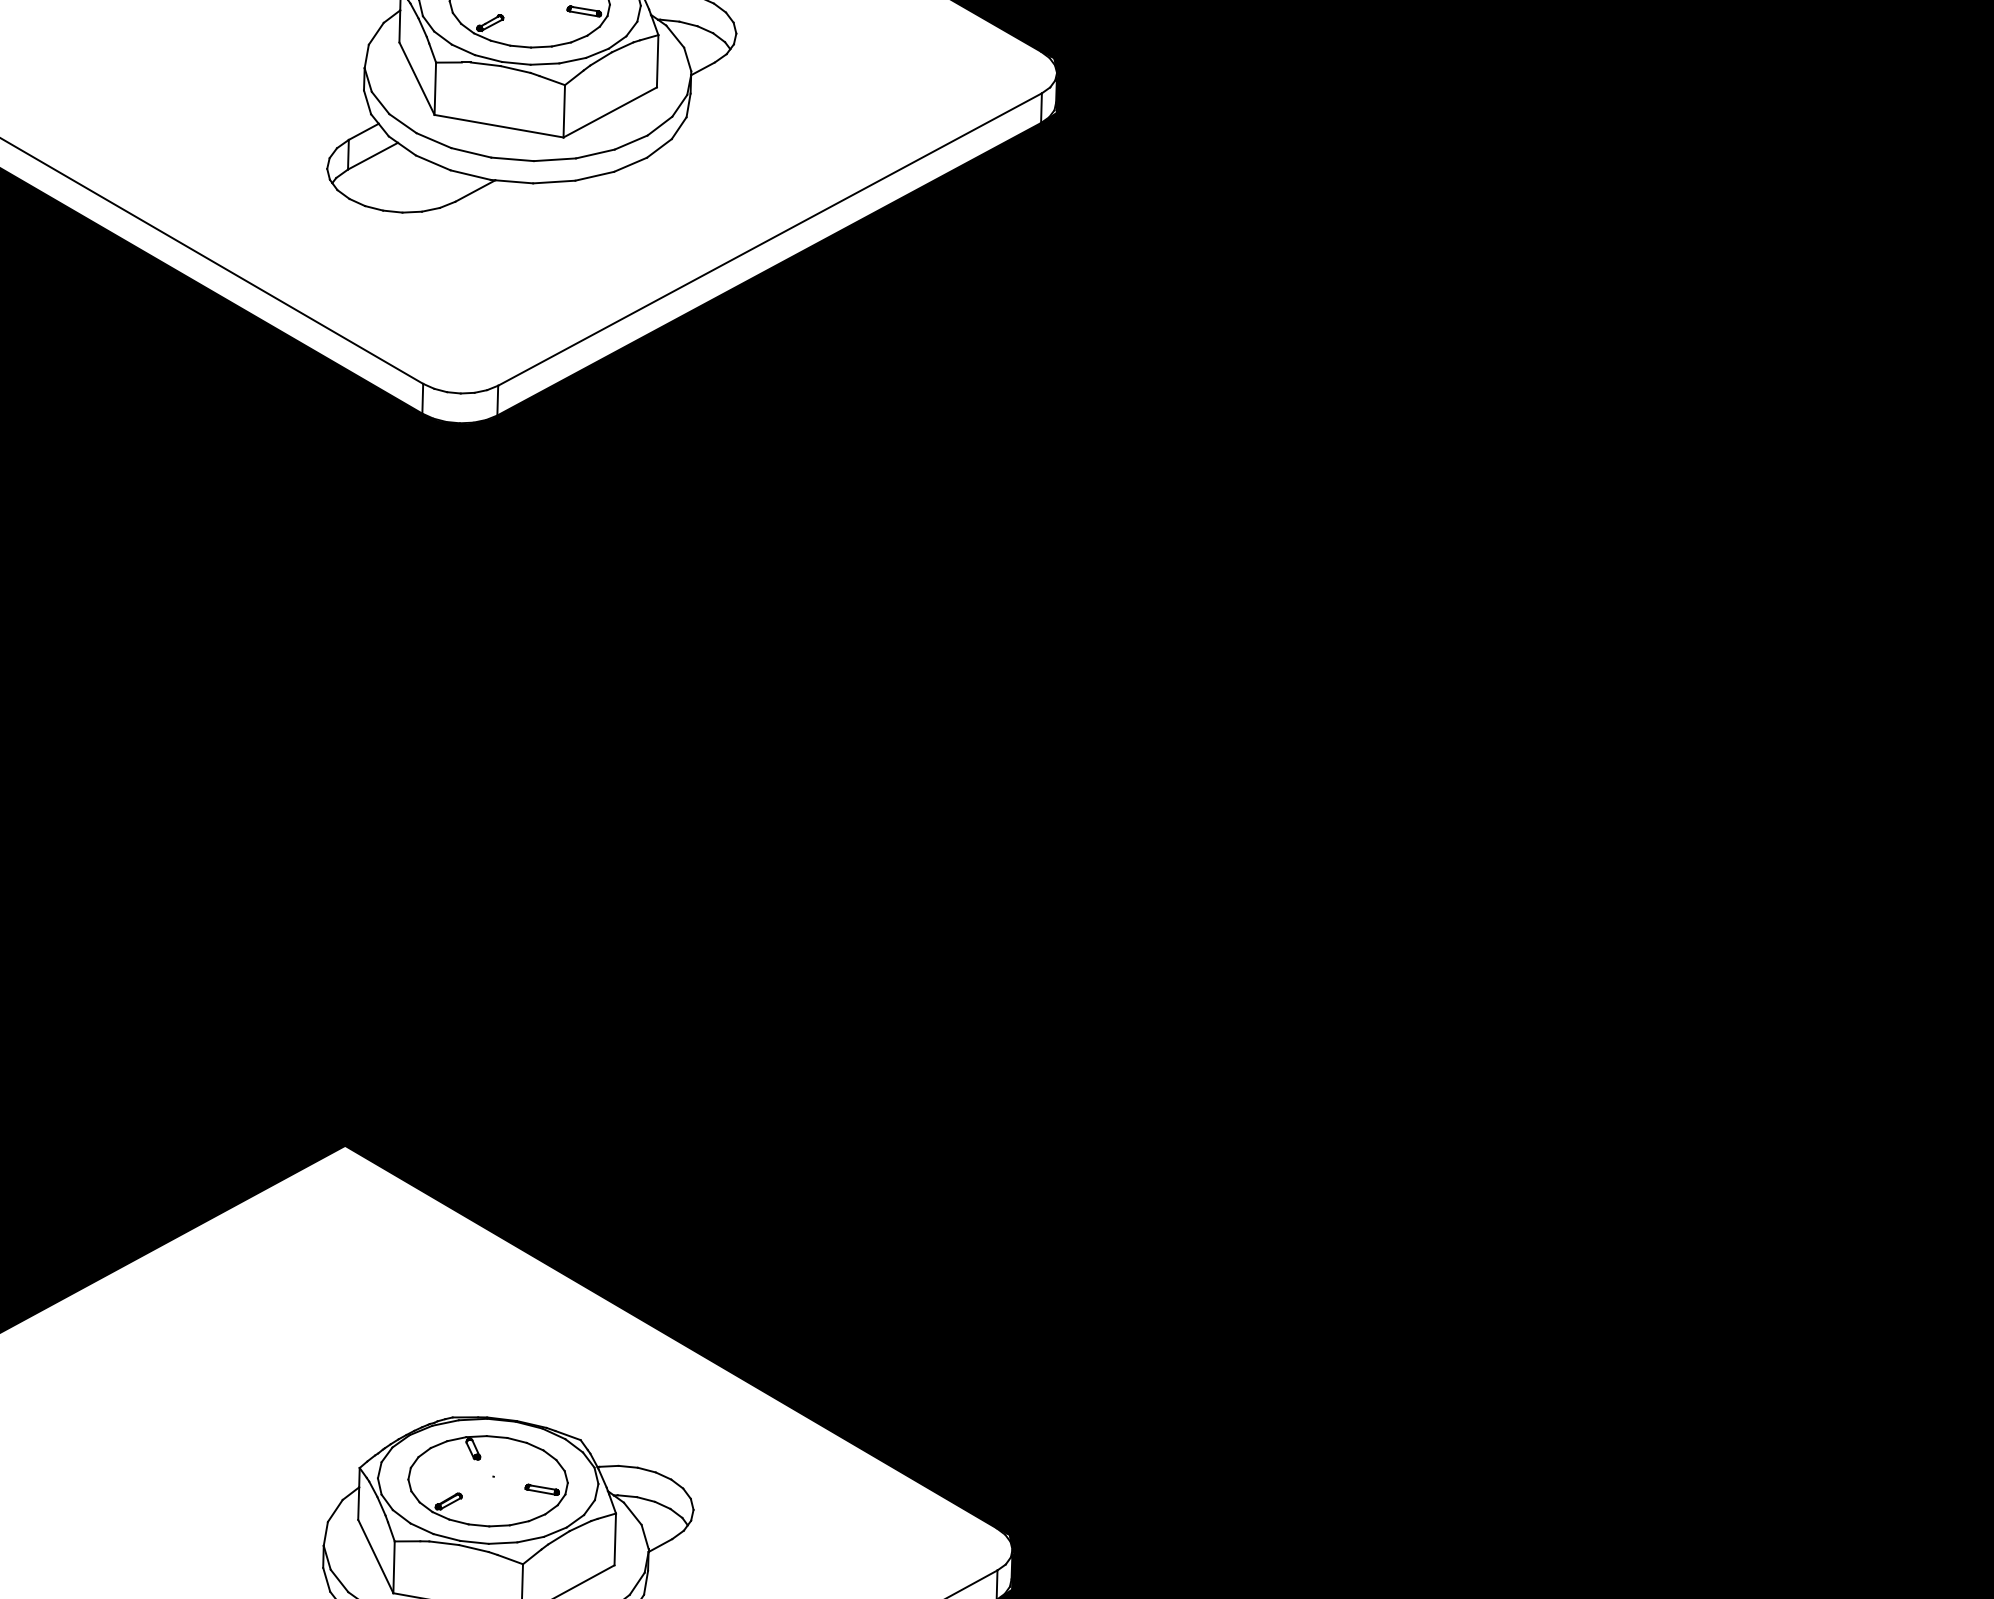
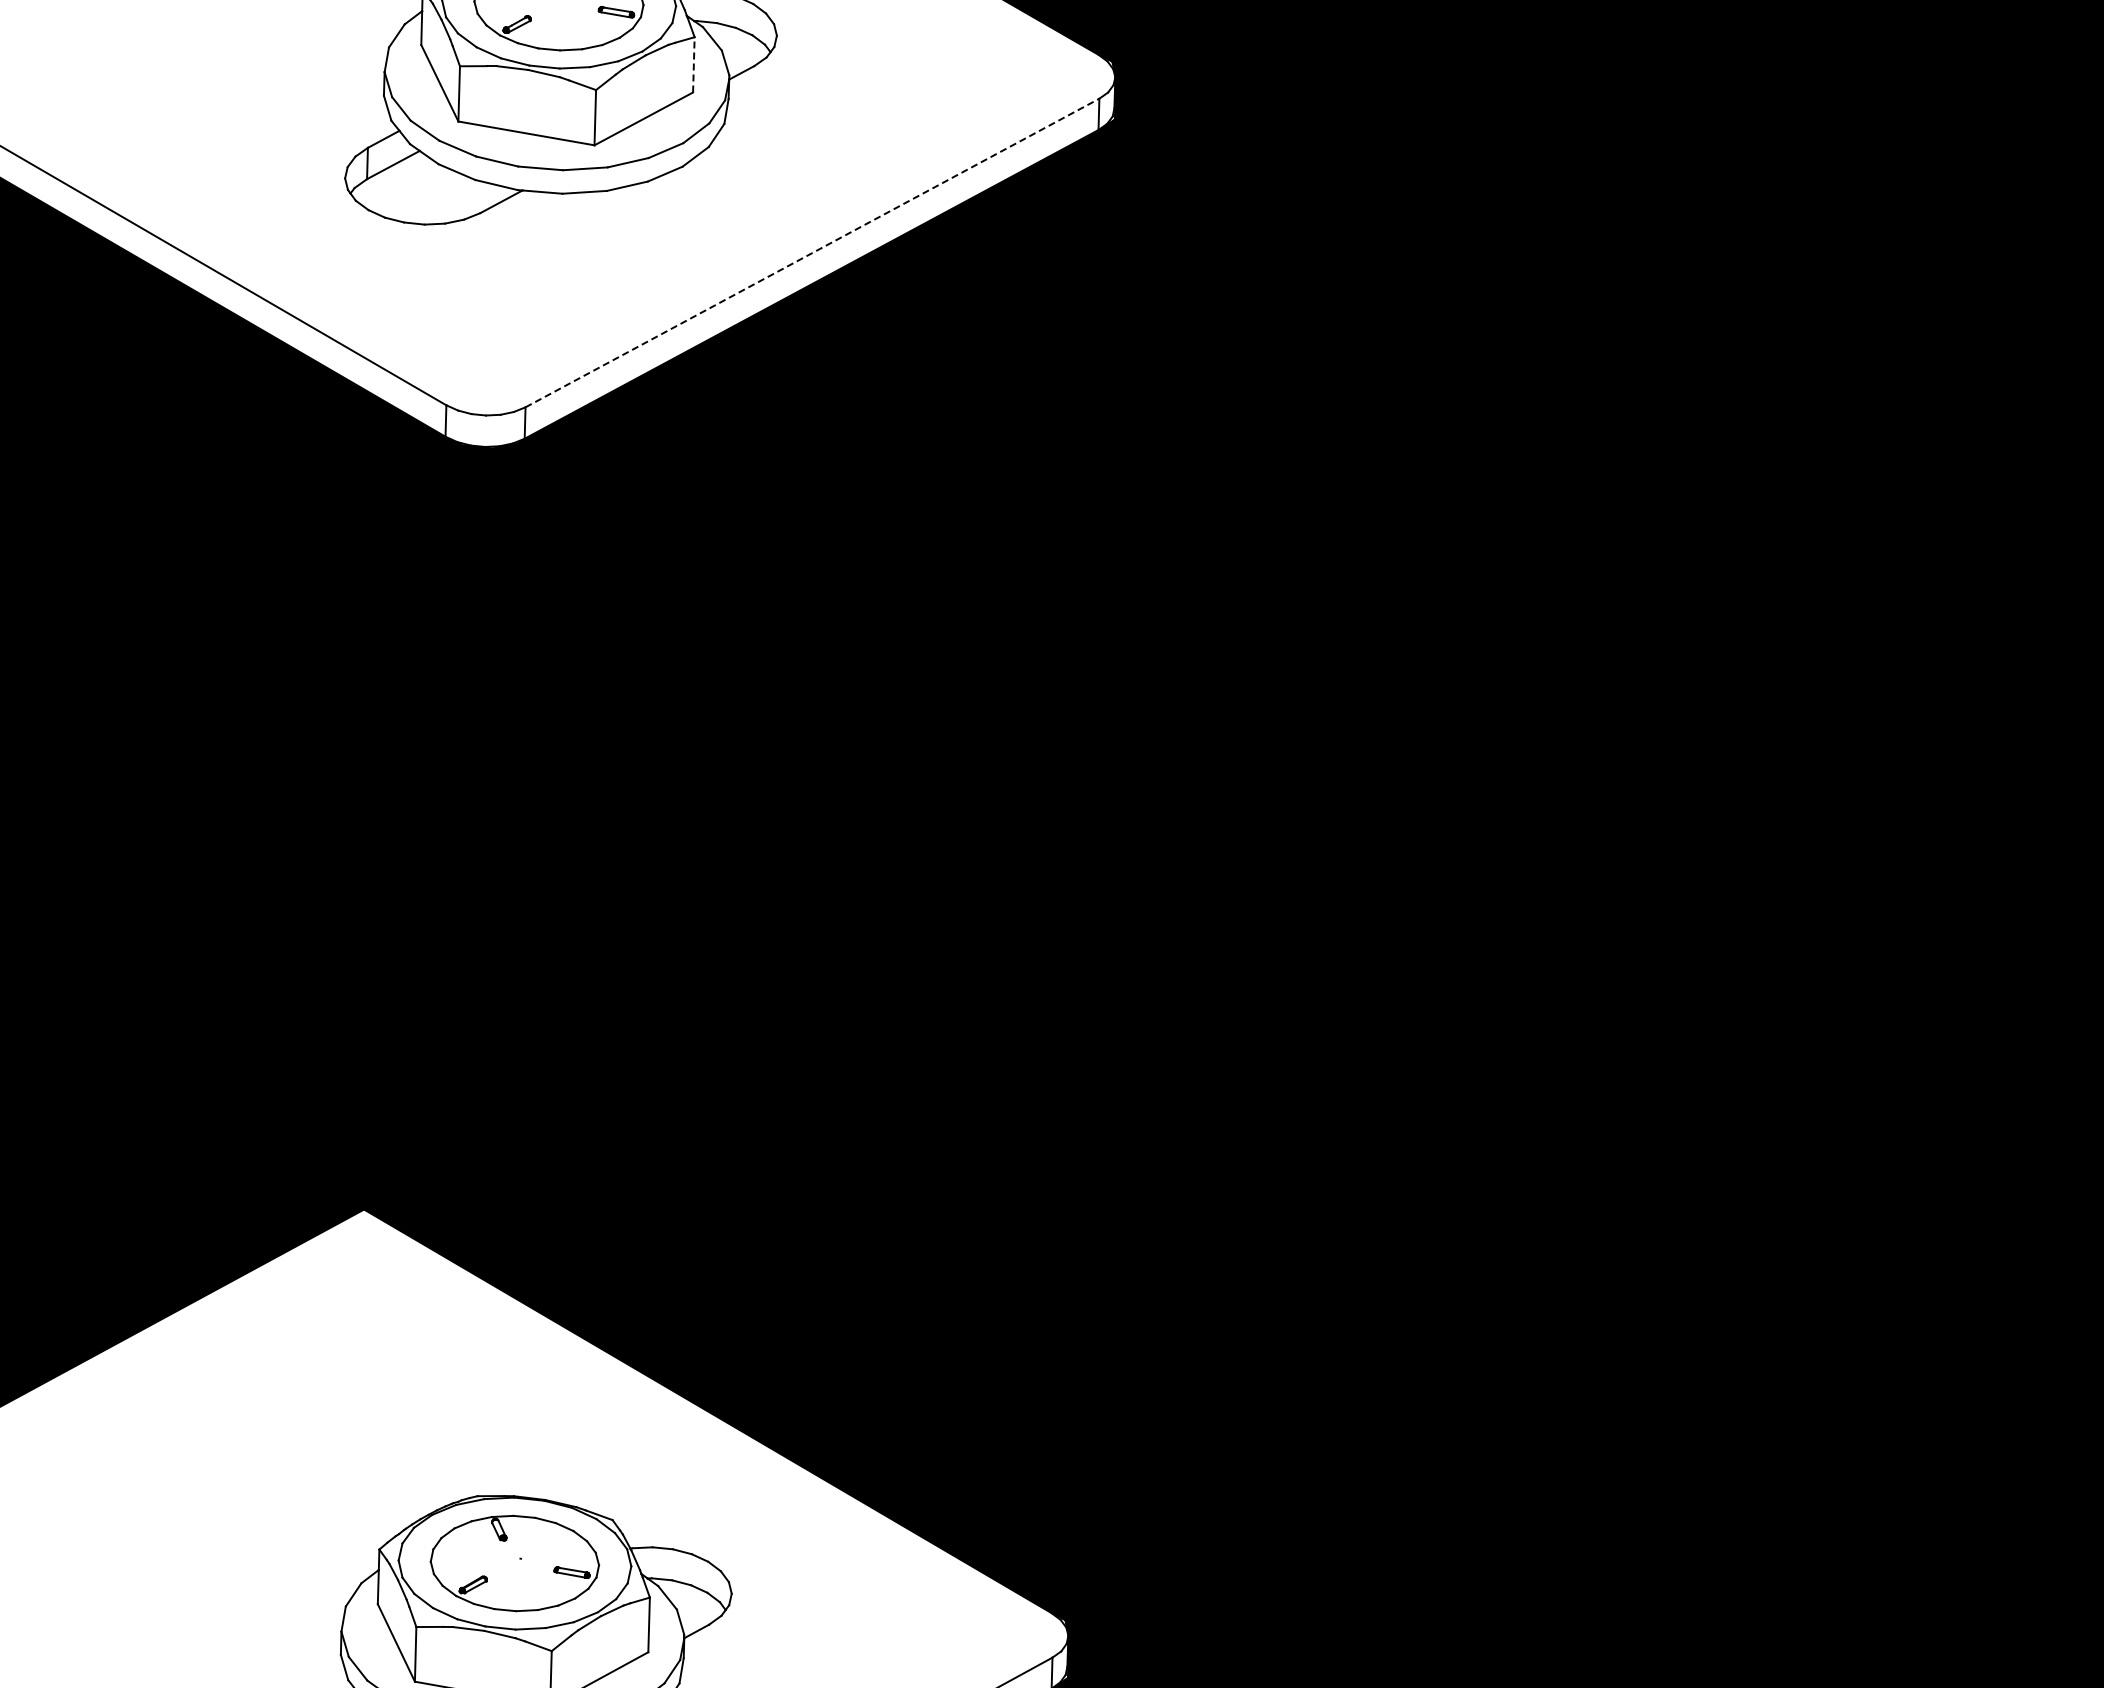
line: (657, 60) -> (693, 64), solid -> dashed
line: (770, 240) -> (812, 253), solid -> dashed

